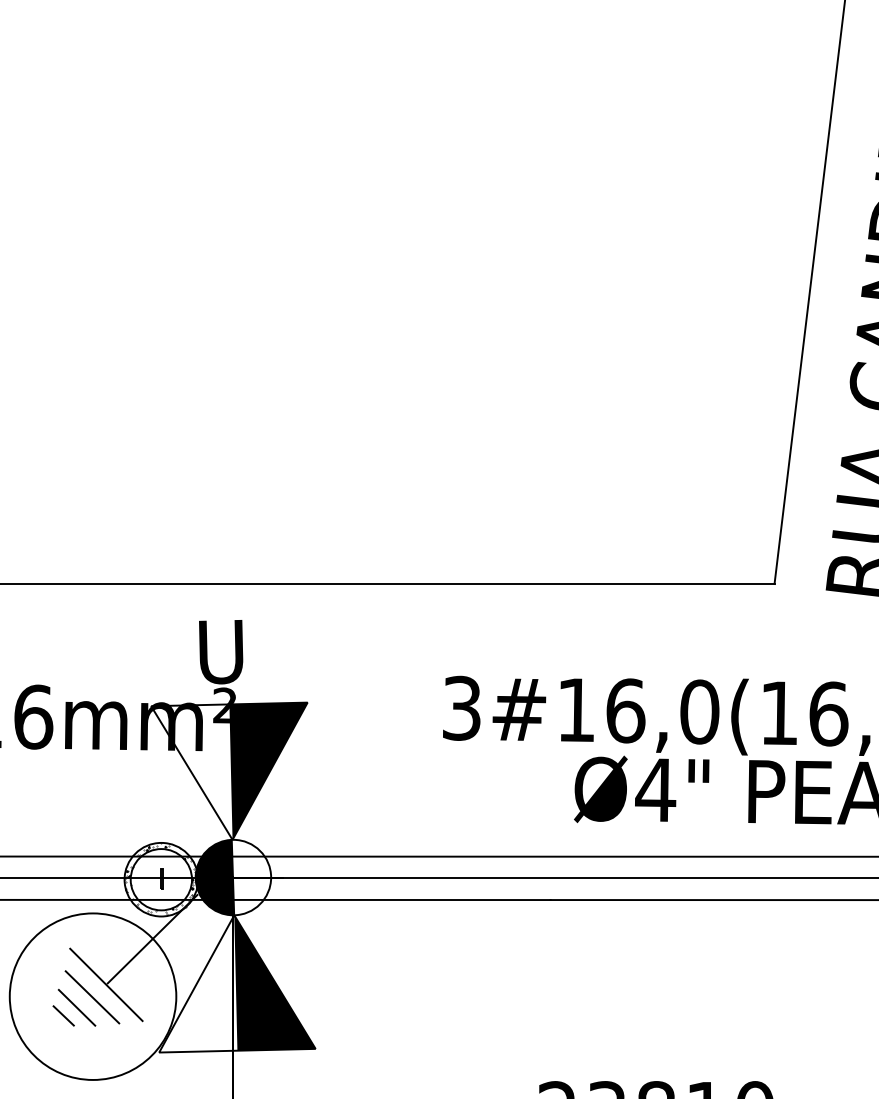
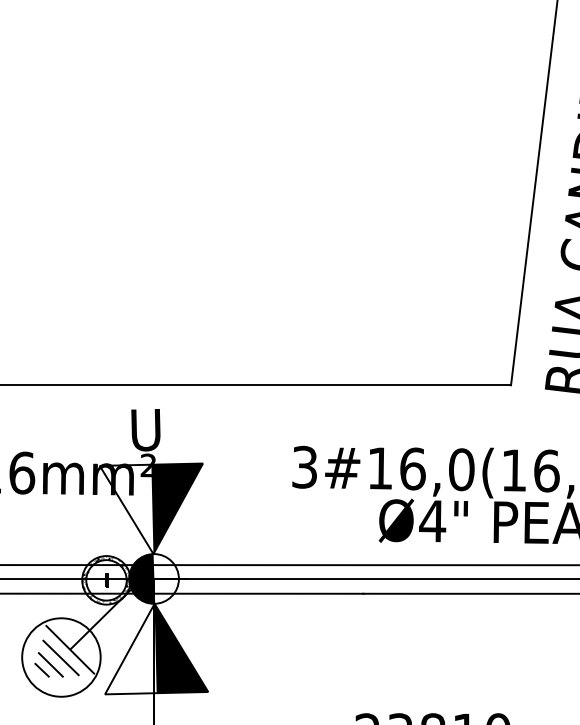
circle: (93, 996) -> (61, 657), size x0.71

